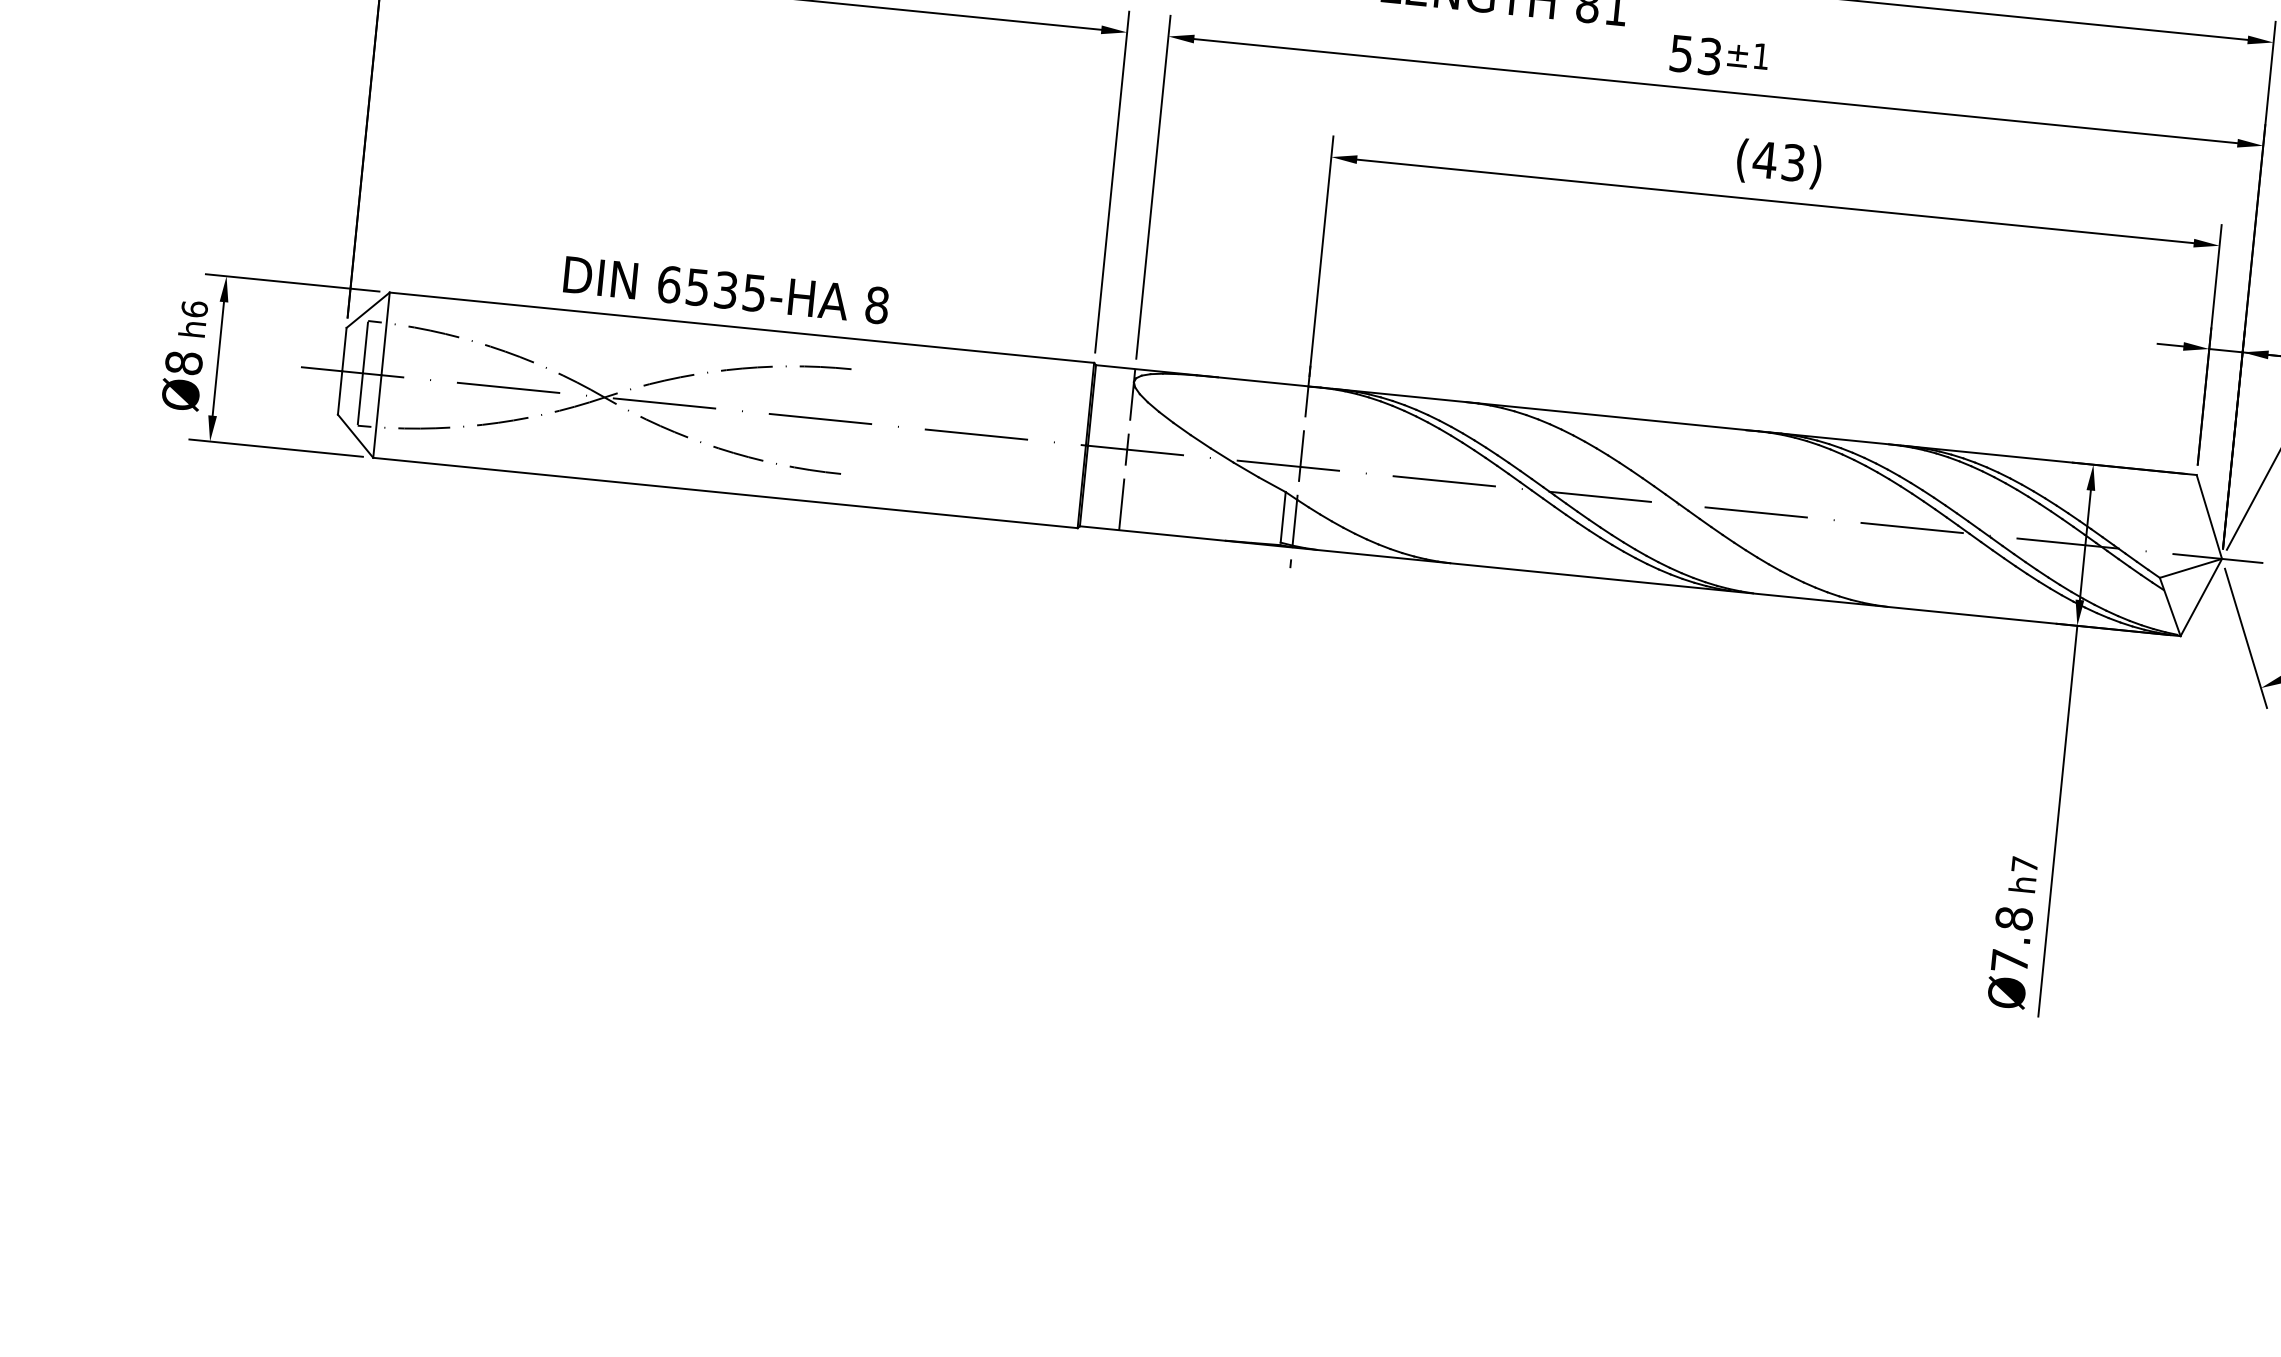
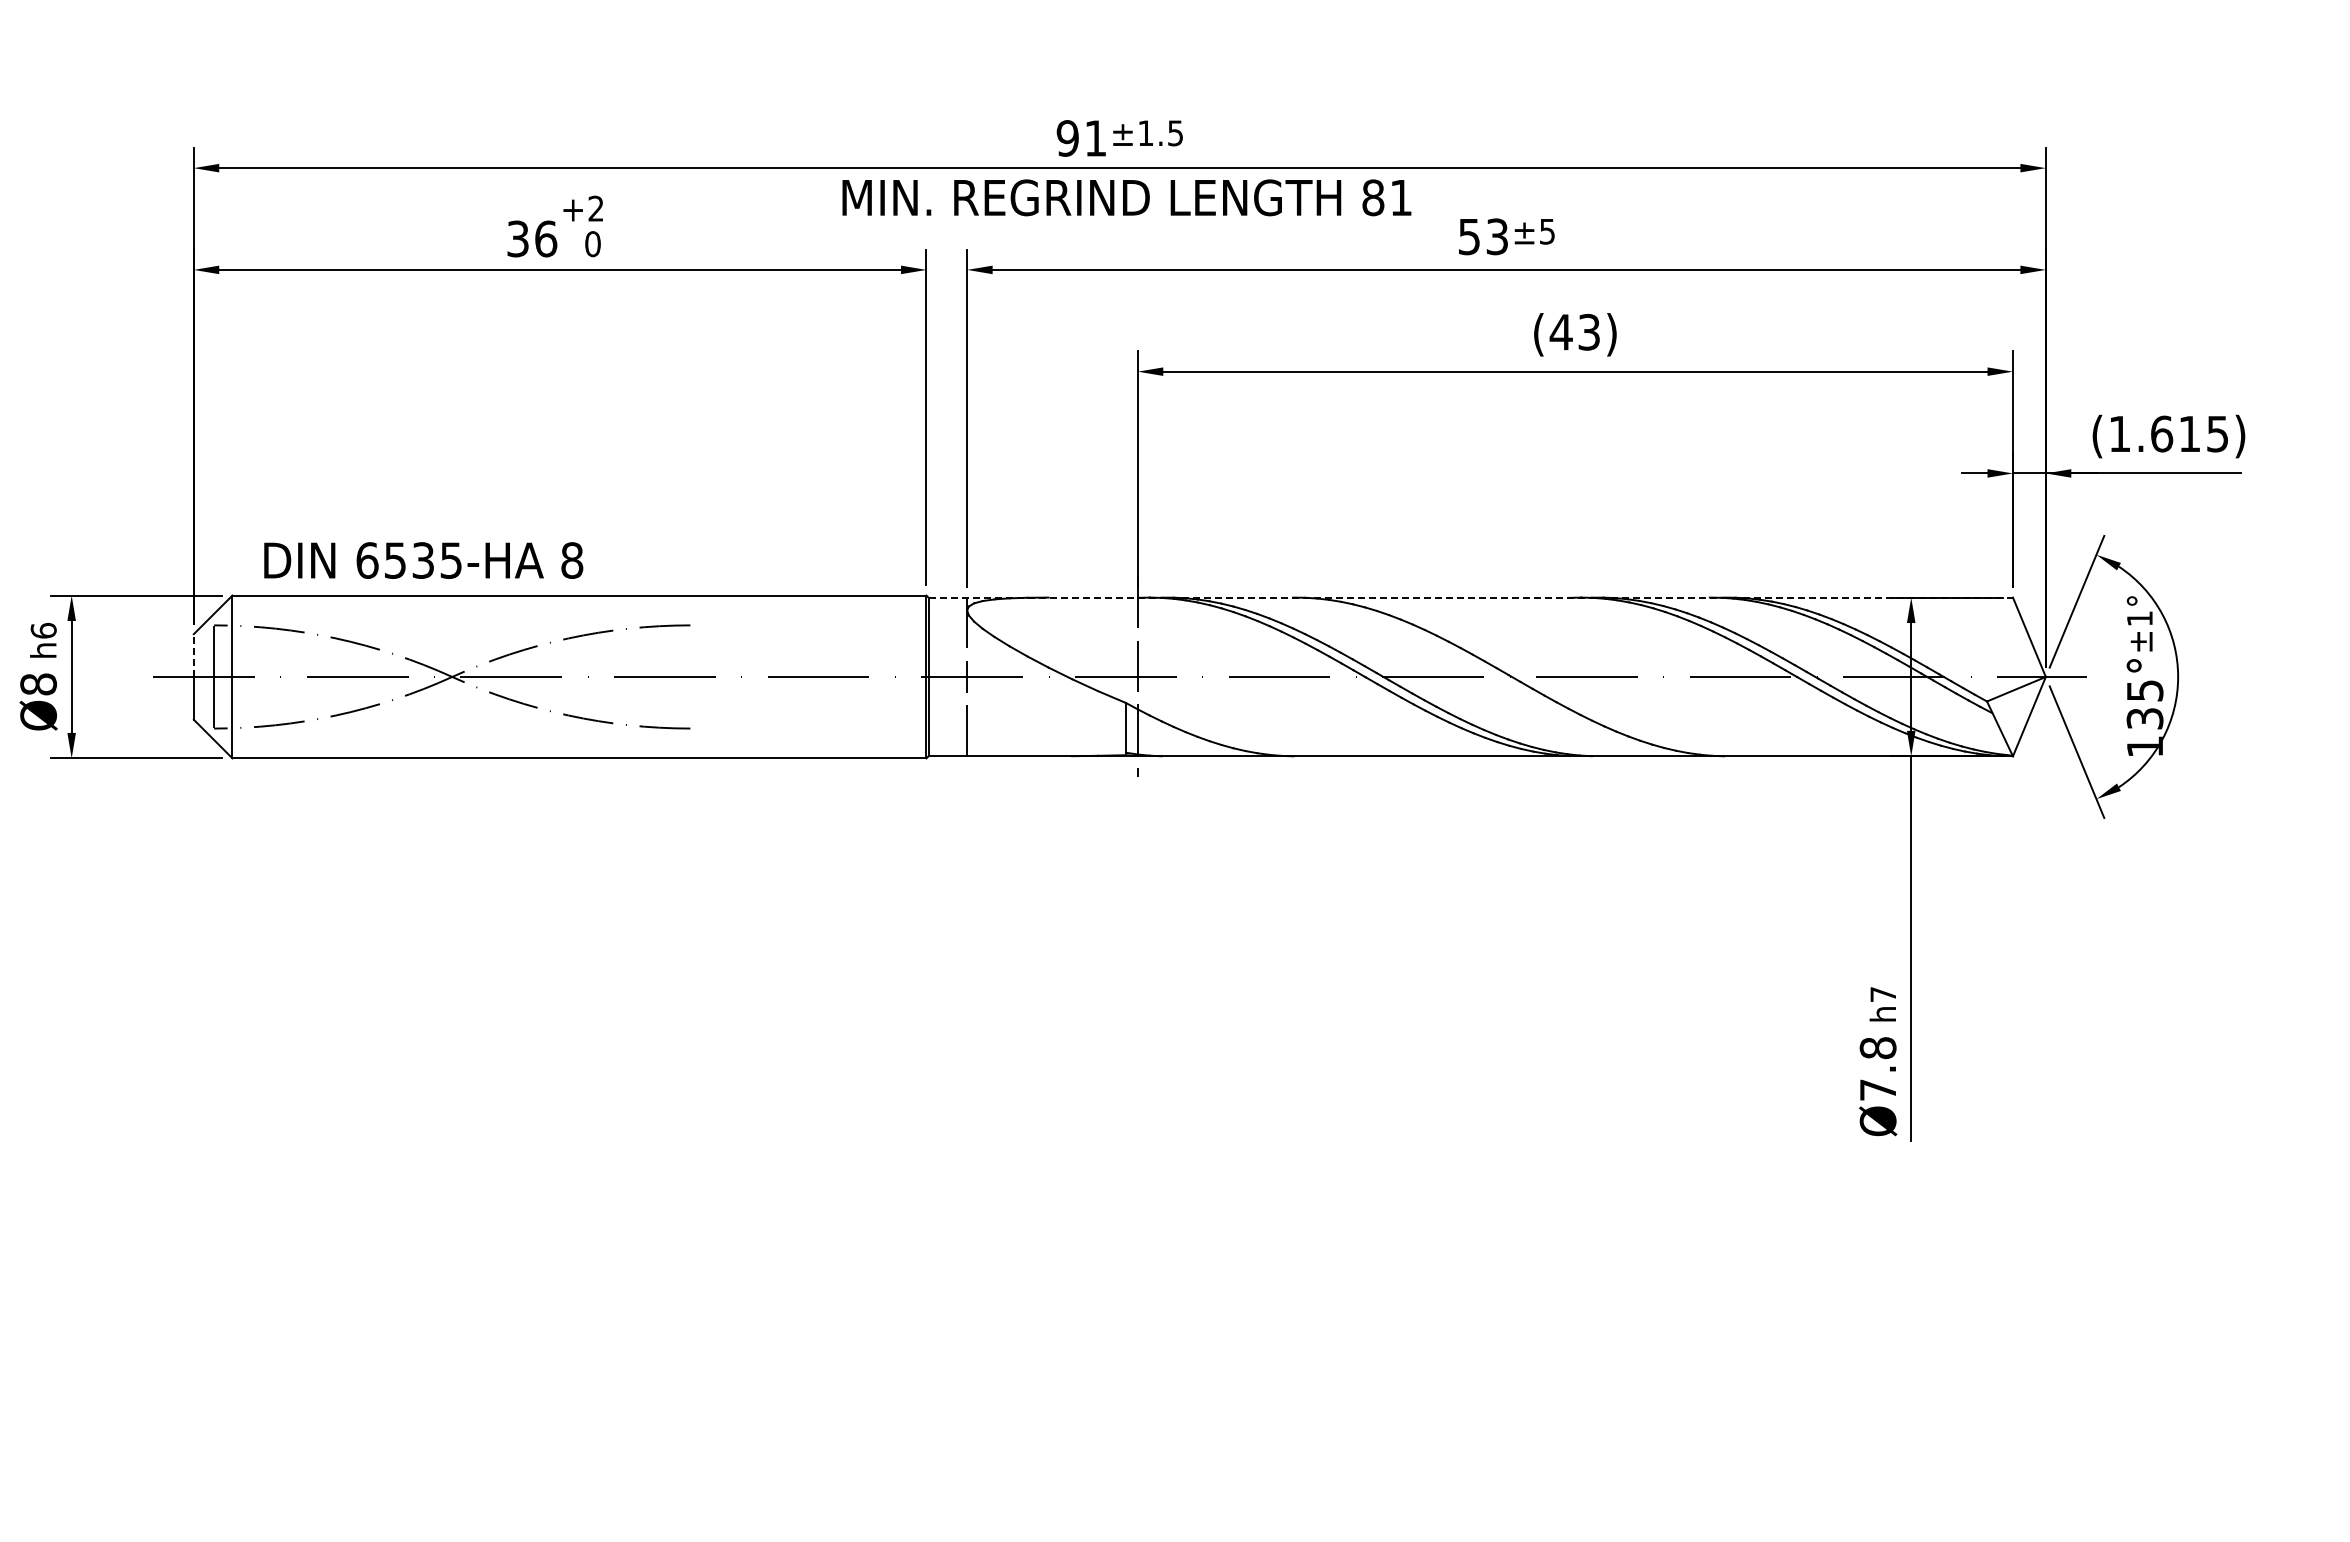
text: (1761, 56) -> (1547, 231), ±1 -> ±5
text: (726, 290) -> (423, 560), moved
line: (344, 349) -> (193, 655), solid -> dashed
line: (1647, 420) -> (1471, 597), solid -> dashed

